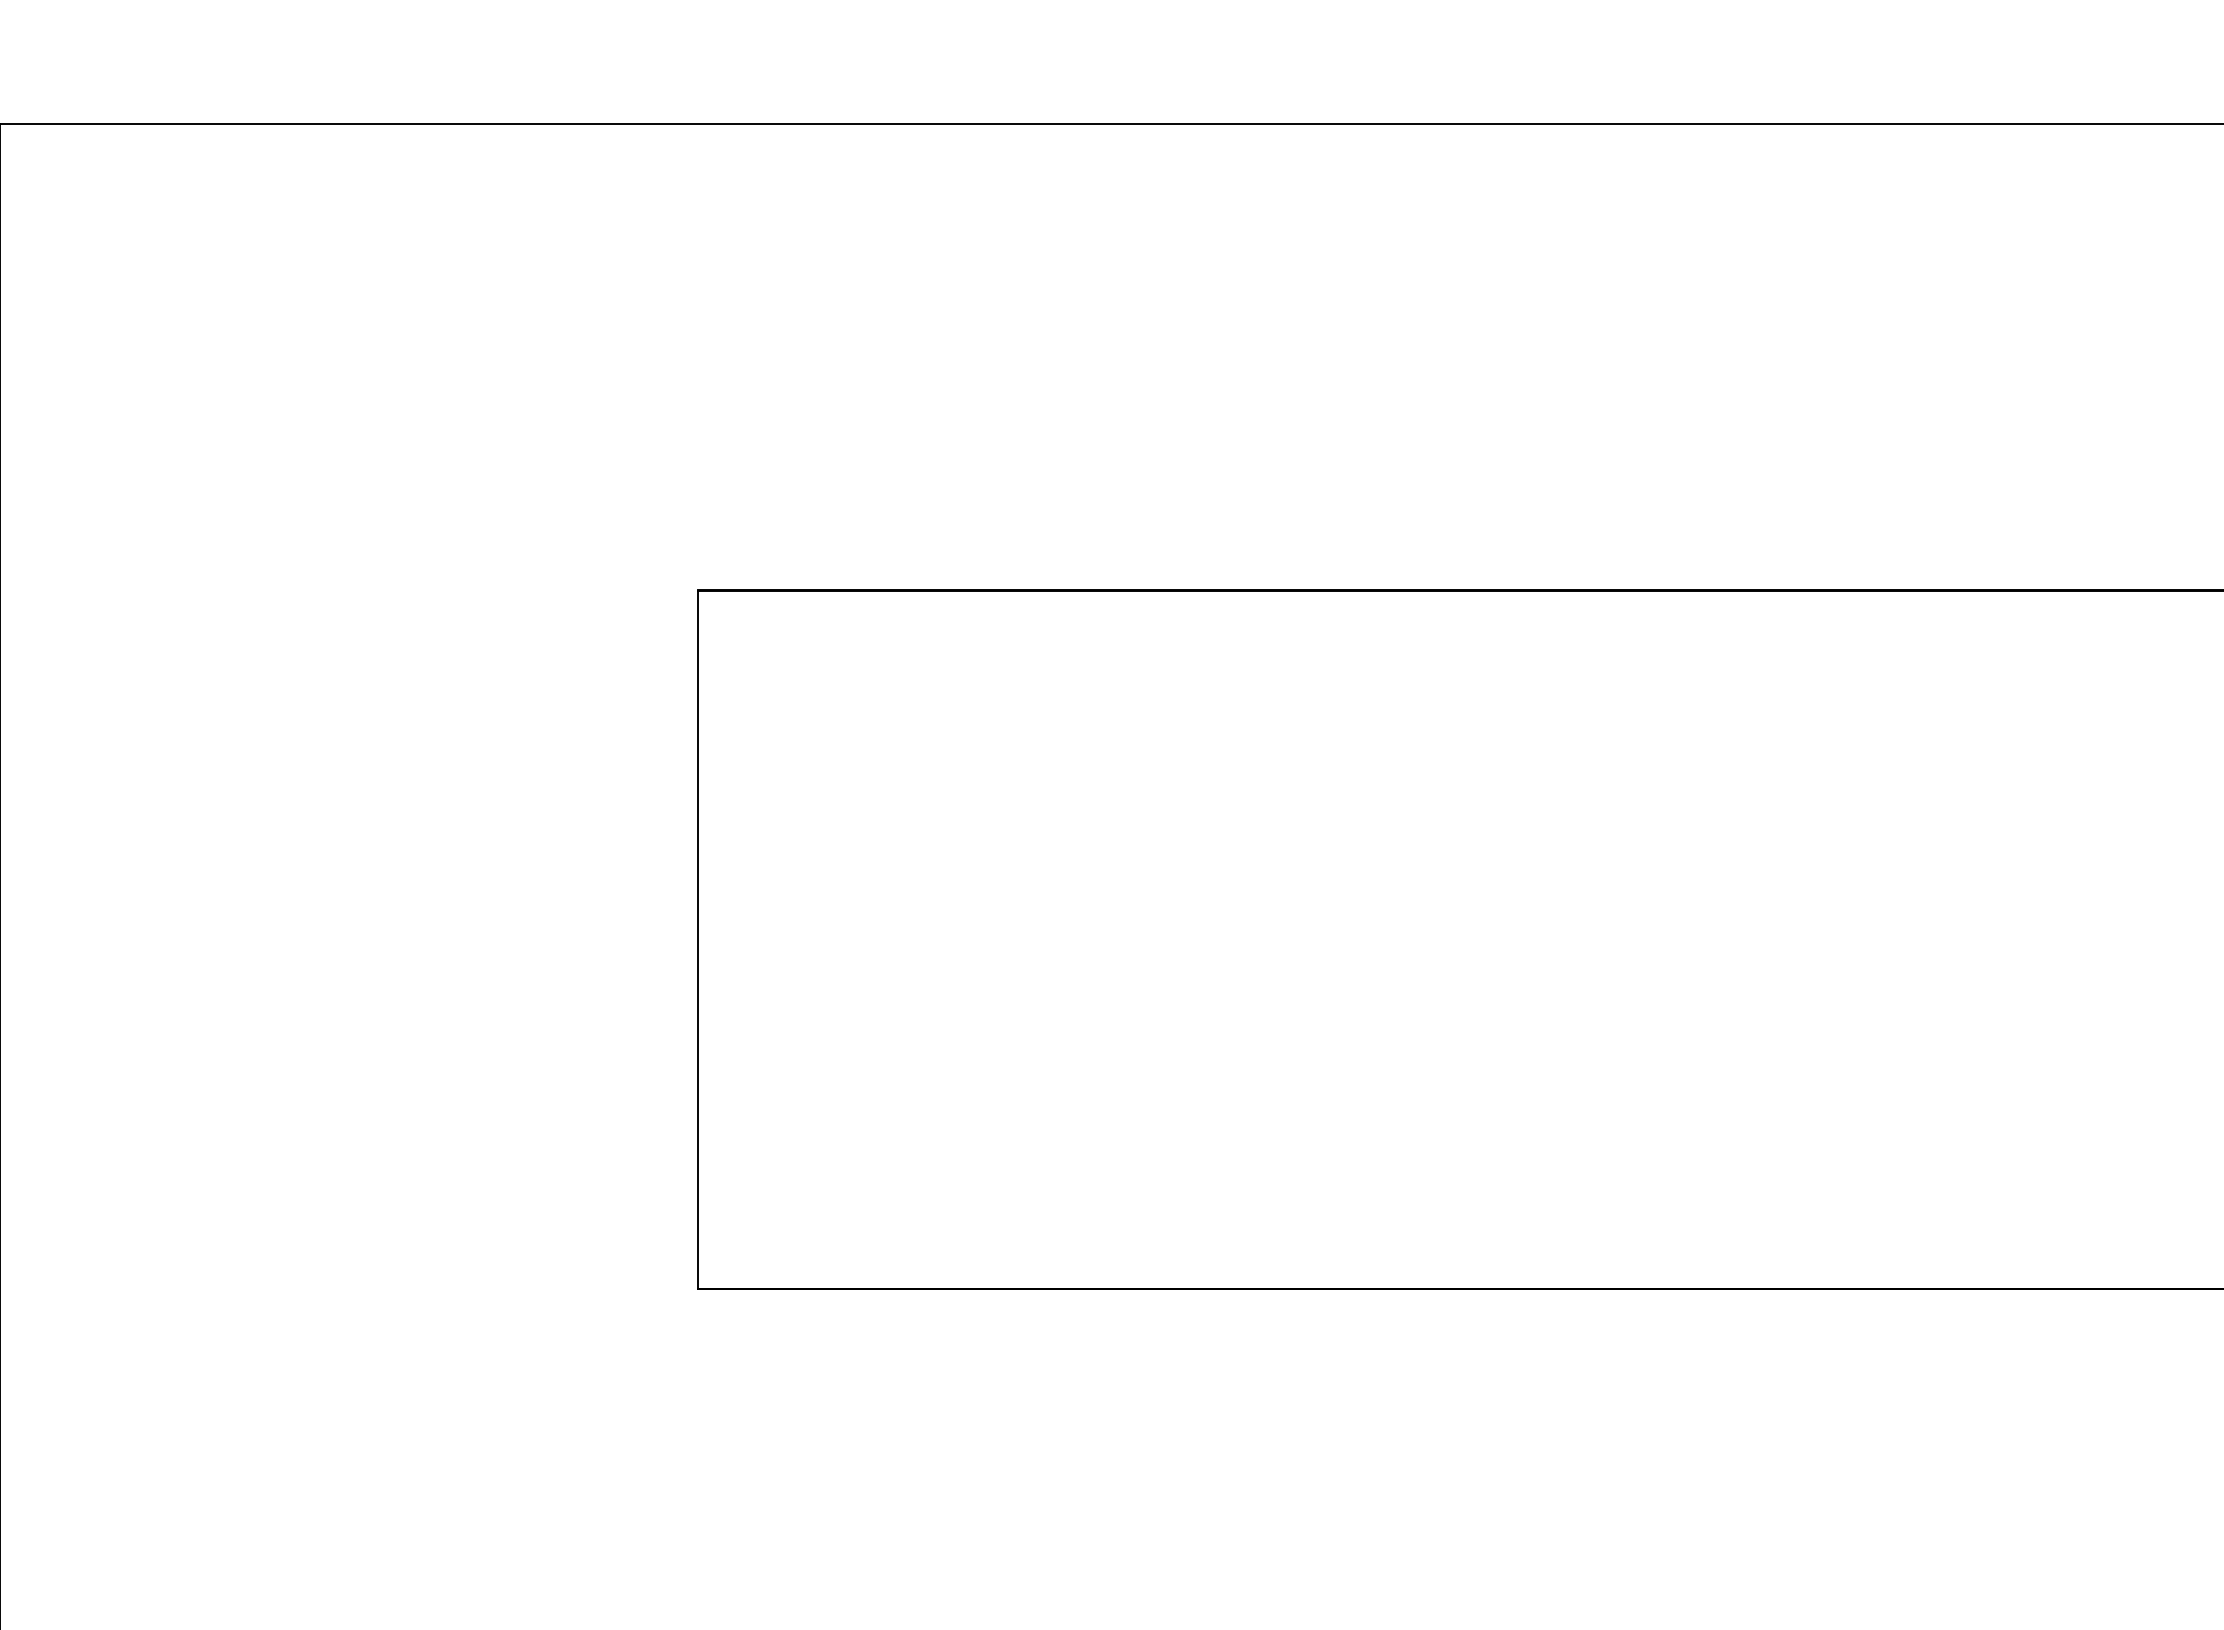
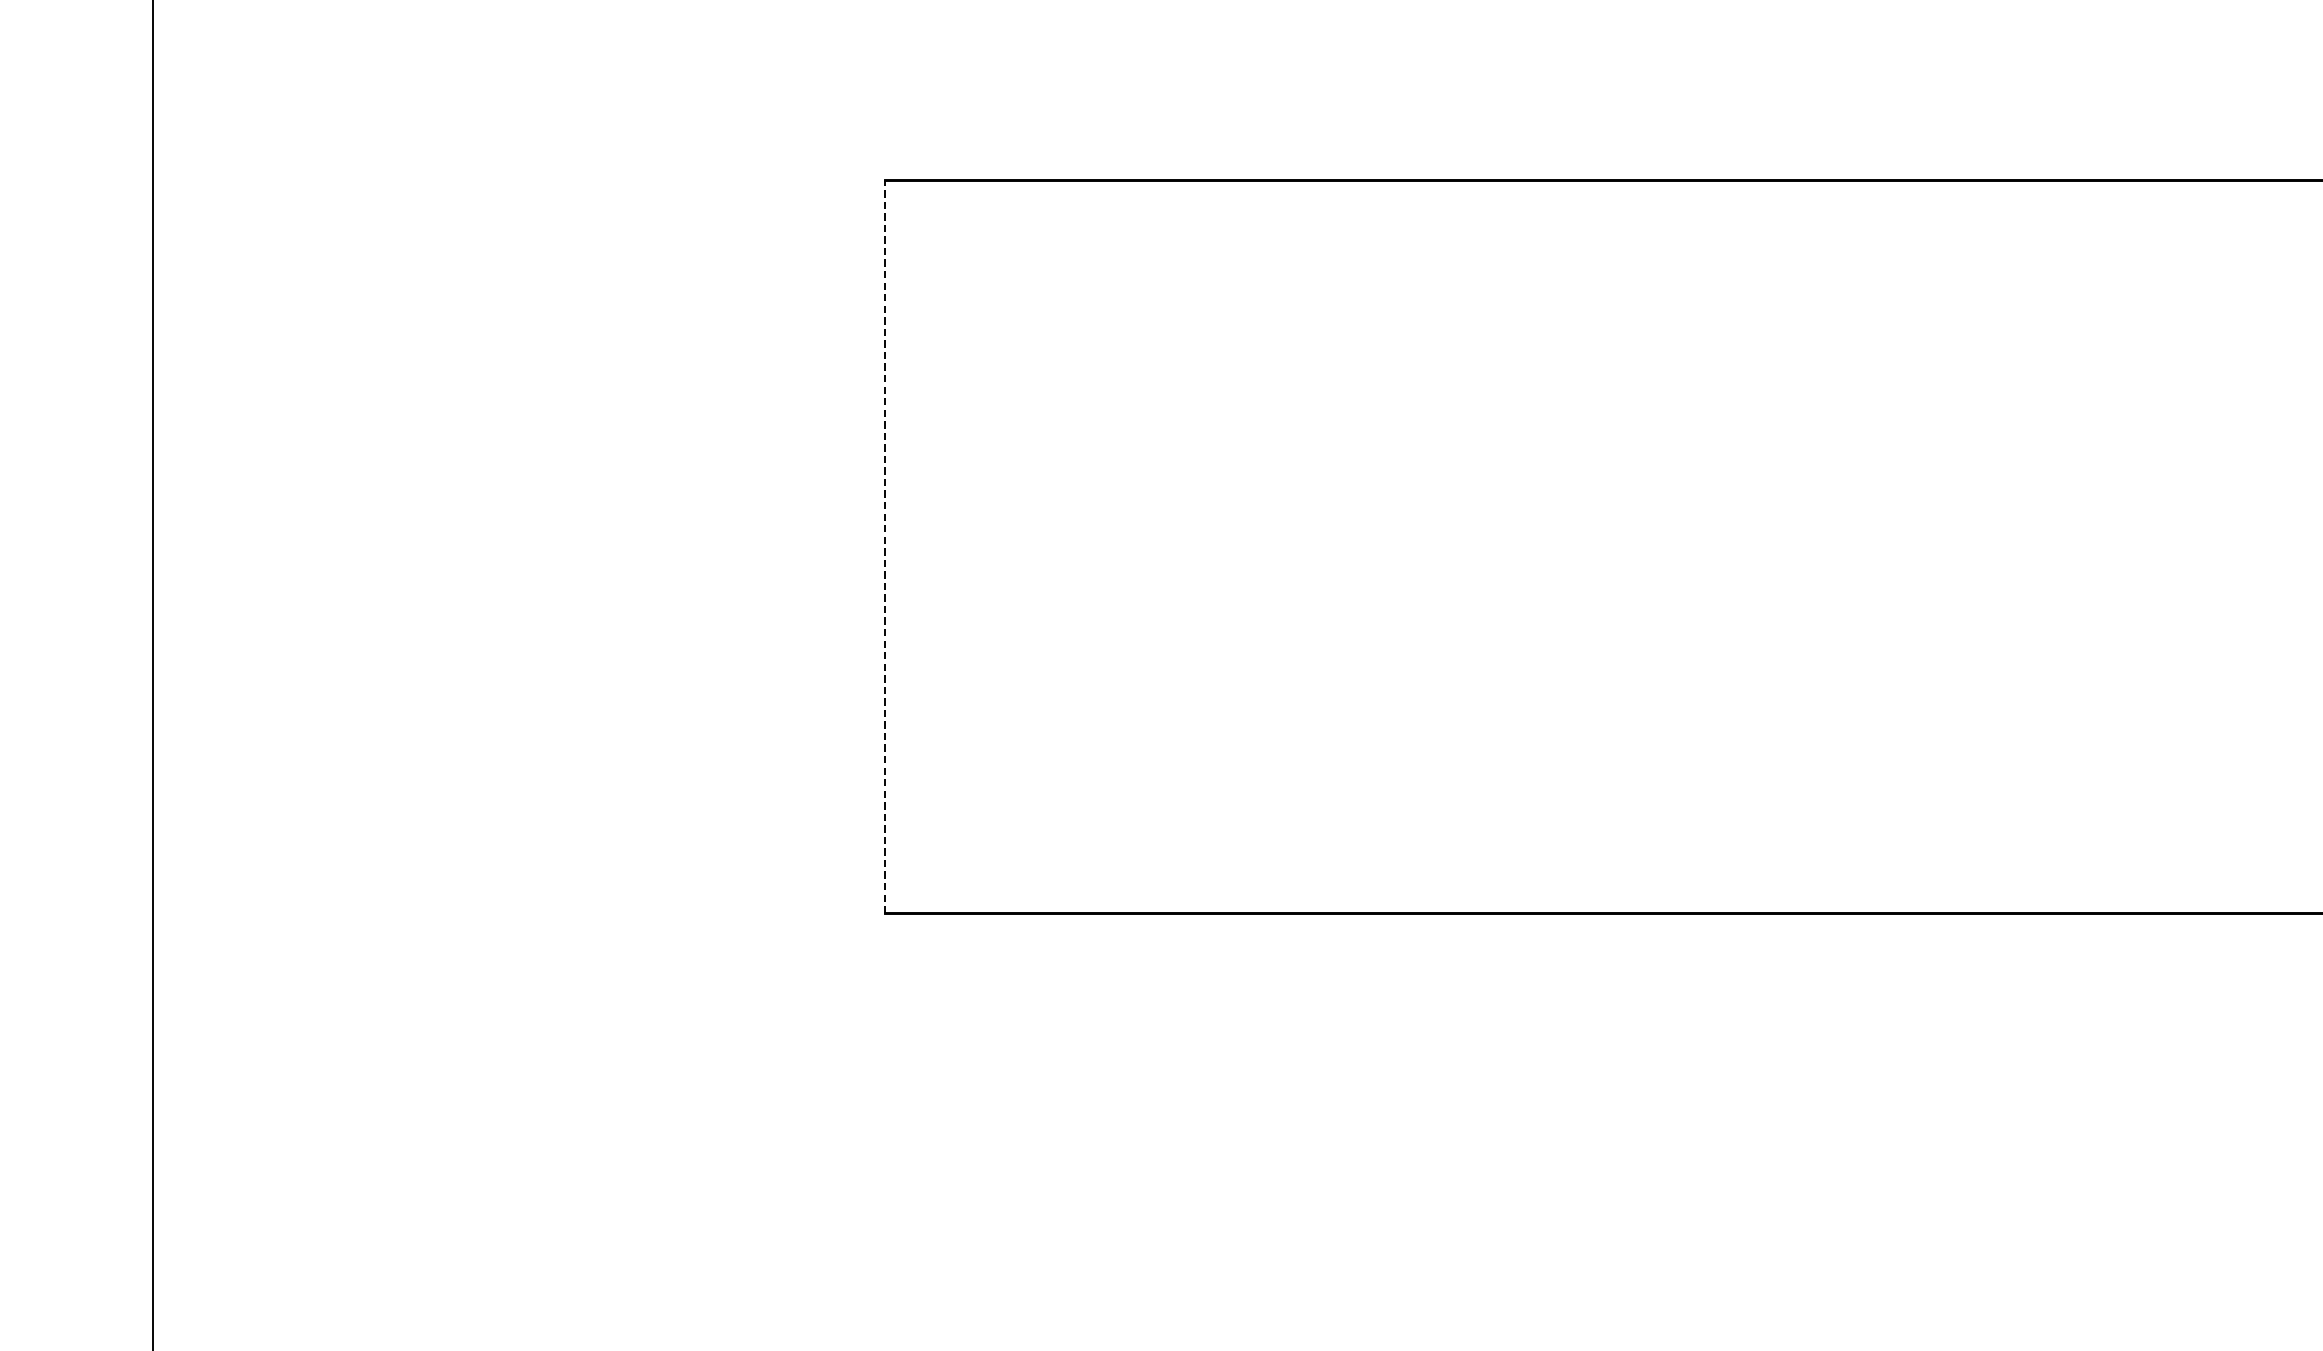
line: (698, 939) -> (885, 546), solid -> dashed

